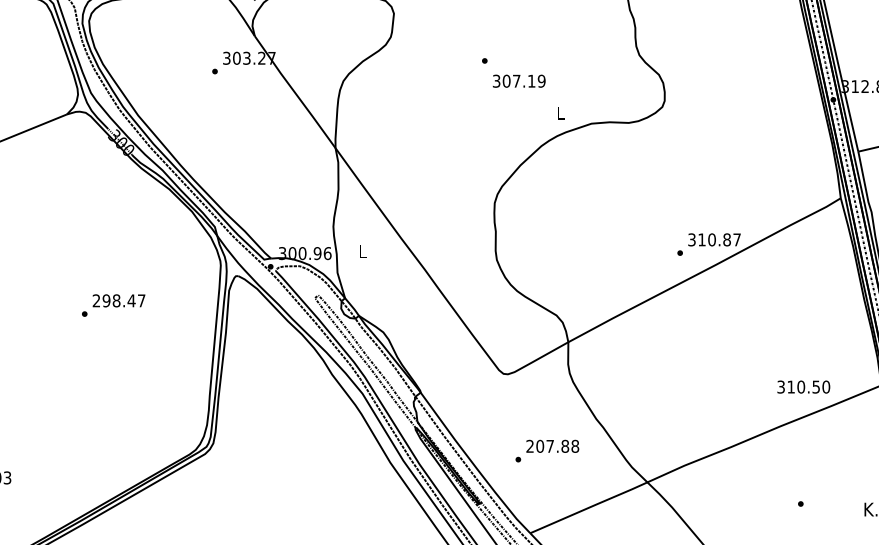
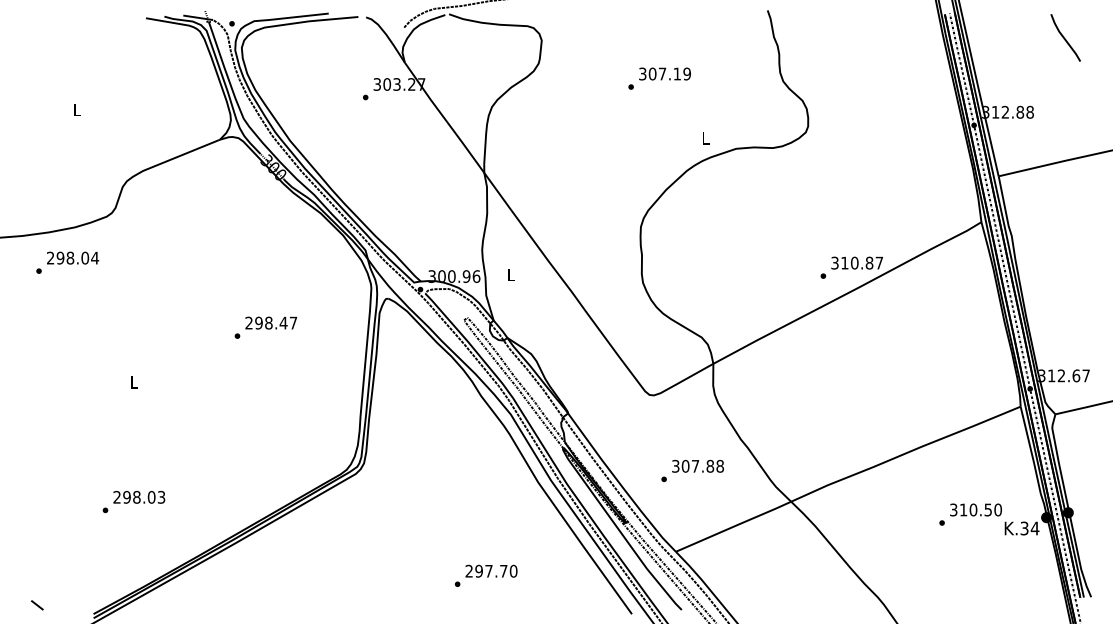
text: (518, 80) -> (664, 73), moved
text: (803, 386) -> (975, 509), moved
text: (529, 446) -> (675, 466), 207.88 -> 307.88

